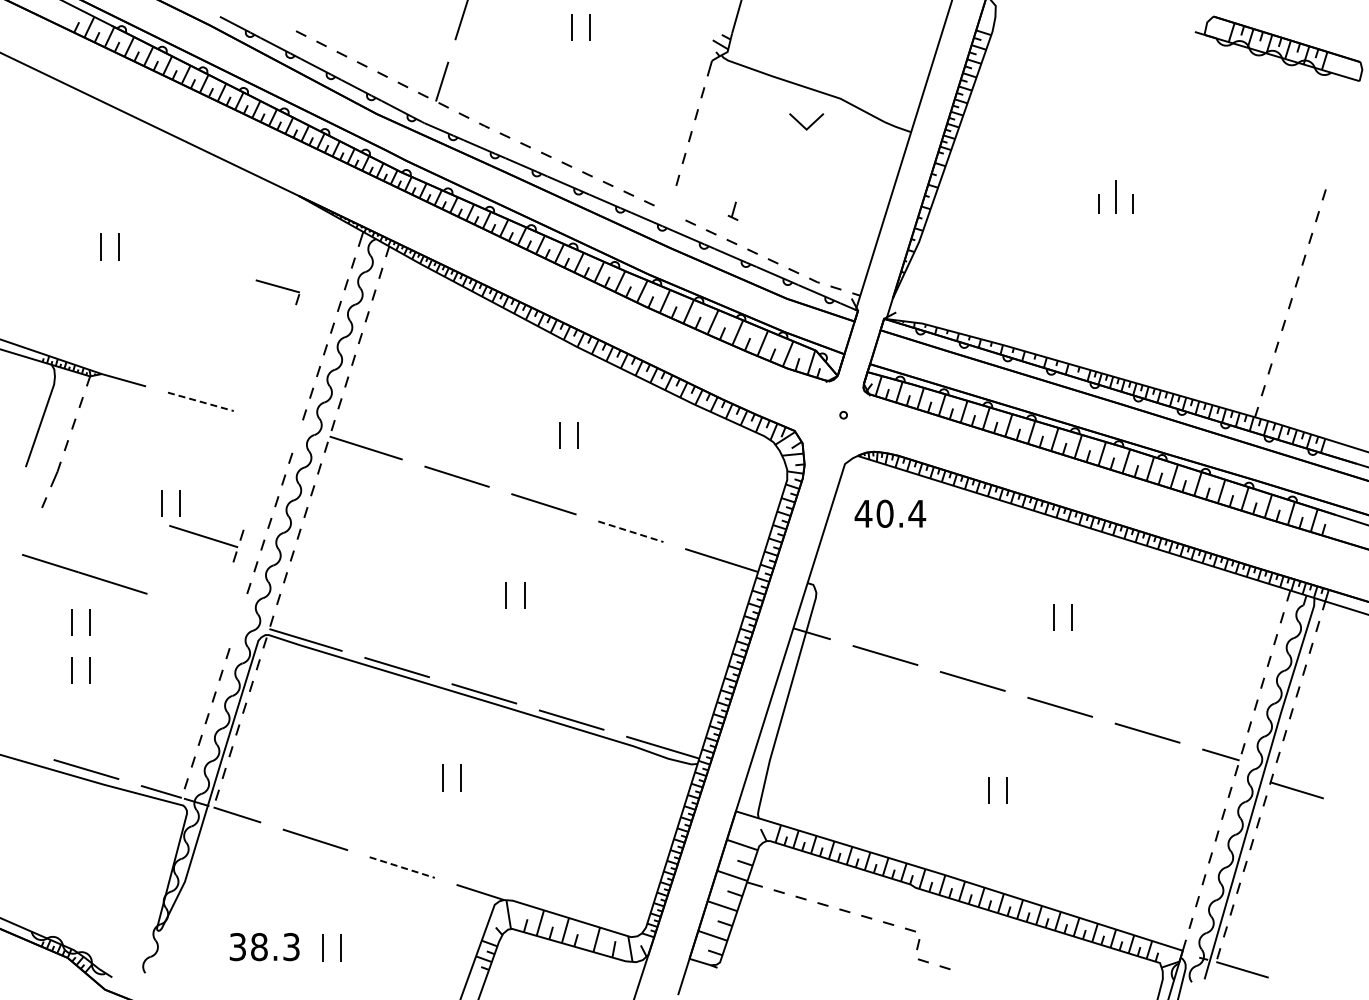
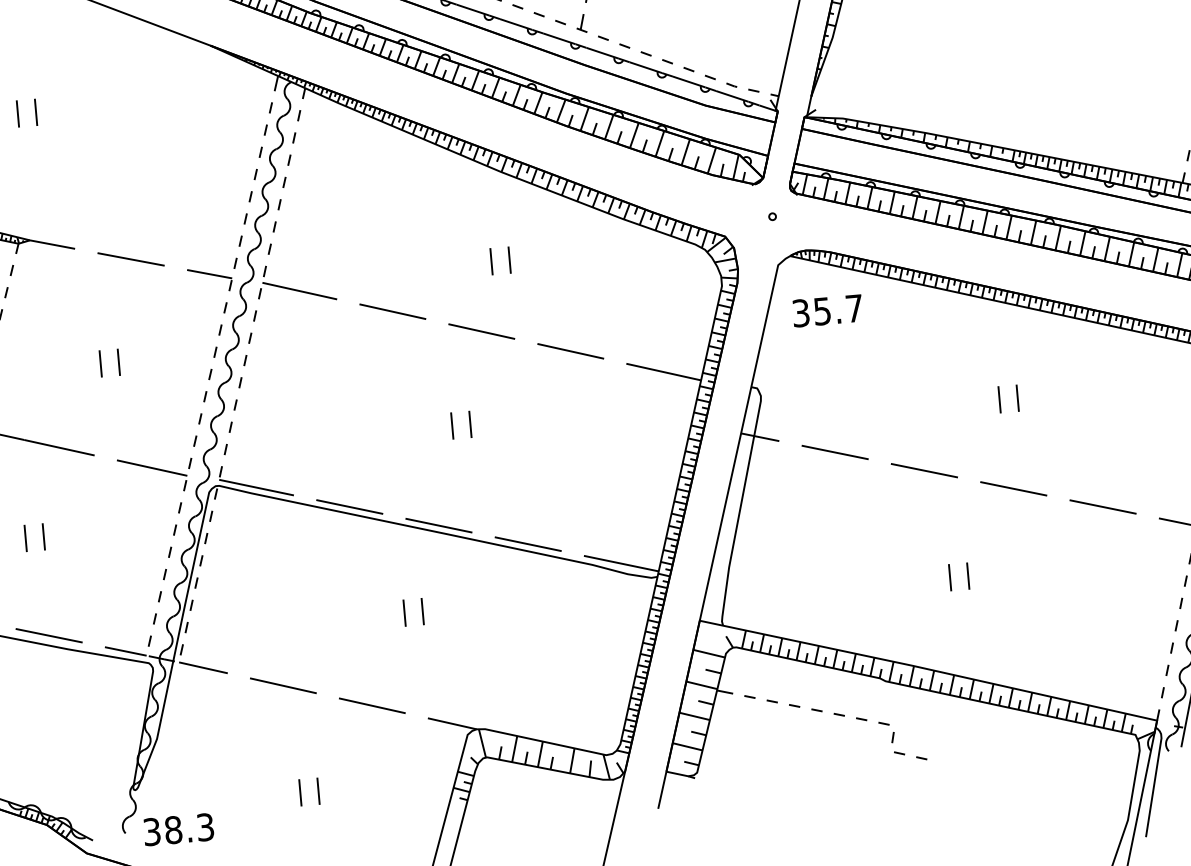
part: (732, 210) -> (580, 22), moved
part: (277, 292) -> (209, 280), moved
line: (201, 401) -> (131, 259), dashed -> solid
text: (890, 513) -> (827, 310), 40.4 -> 35.7
line: (631, 531) -> (571, 351), dashed -> solid
part: (206, 543) -> (155, 474), moved
part: (72, 622) -> (22, 490), removed
line: (402, 867) -> (372, 705), dashed -> solid
text: (264, 947) -> (178, 830), moved

